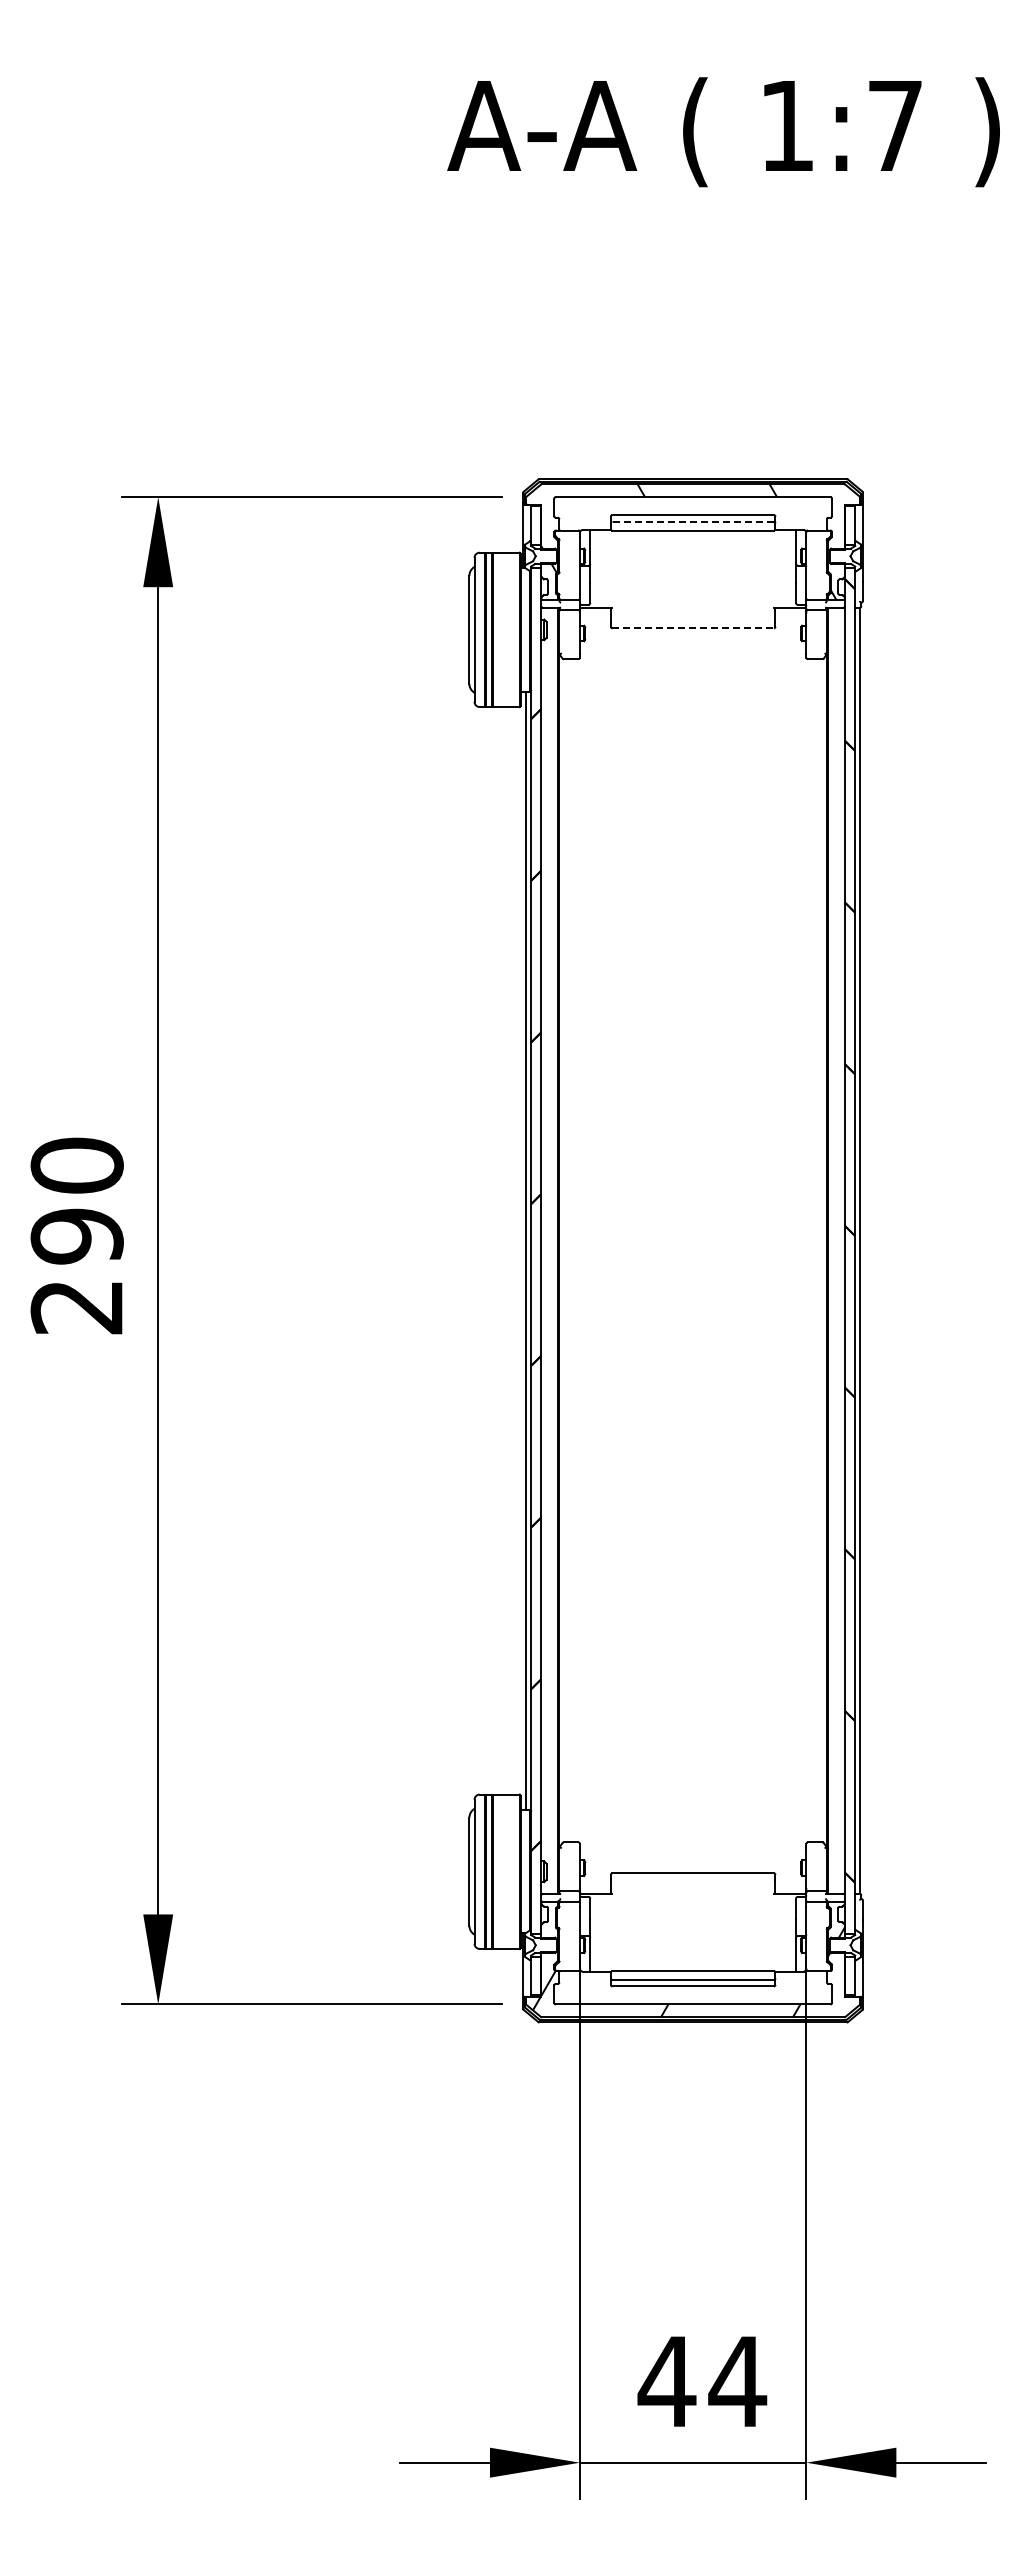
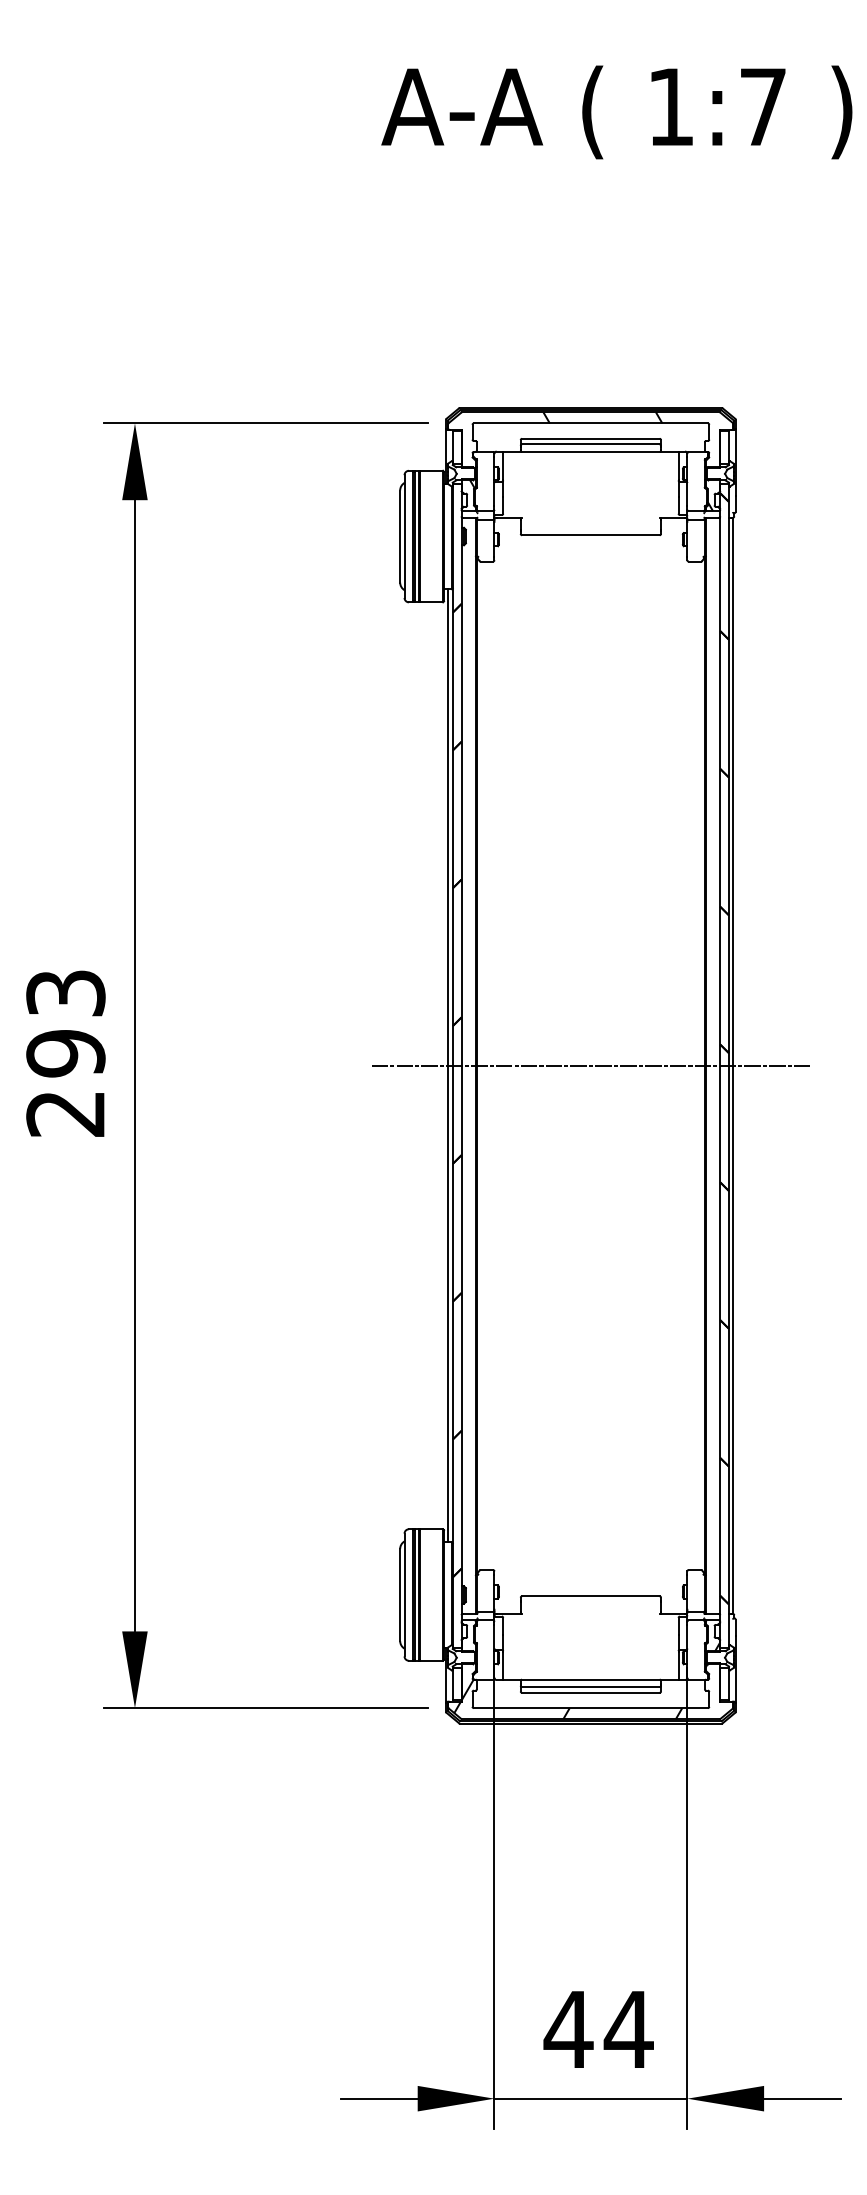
line: (693, 521) -> (591, 444), dashed -> solid
line: (693, 628) -> (591, 535), dashed -> solid
text: (76, 1165) -> (65, 993), 290 -> 293
line: (692, 1250) -> (590, 1065), added

